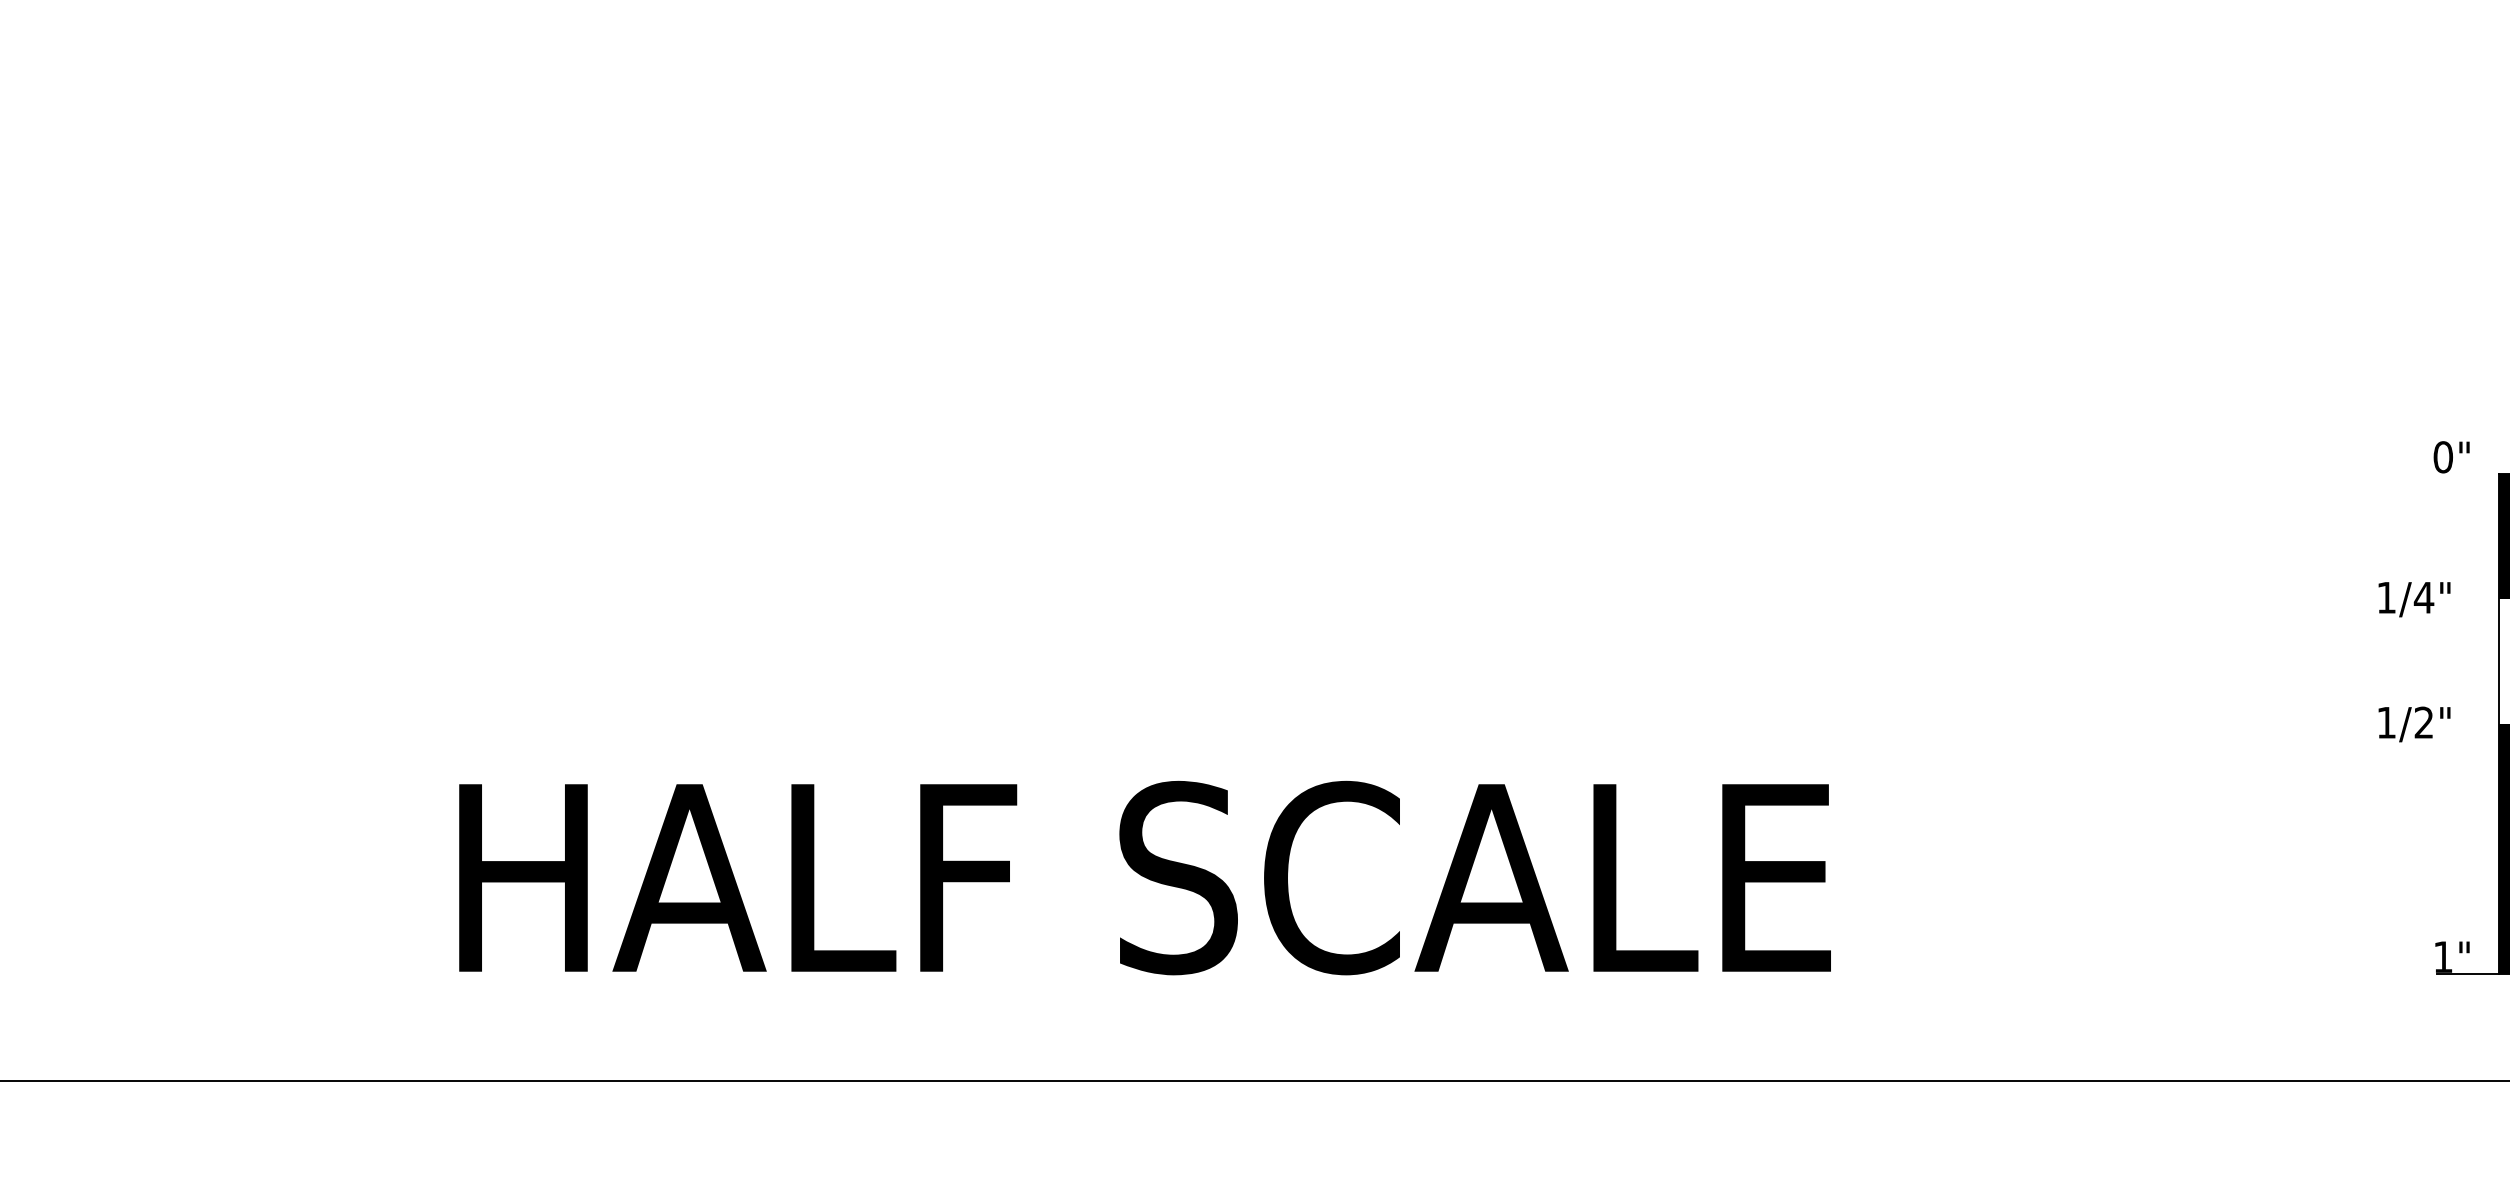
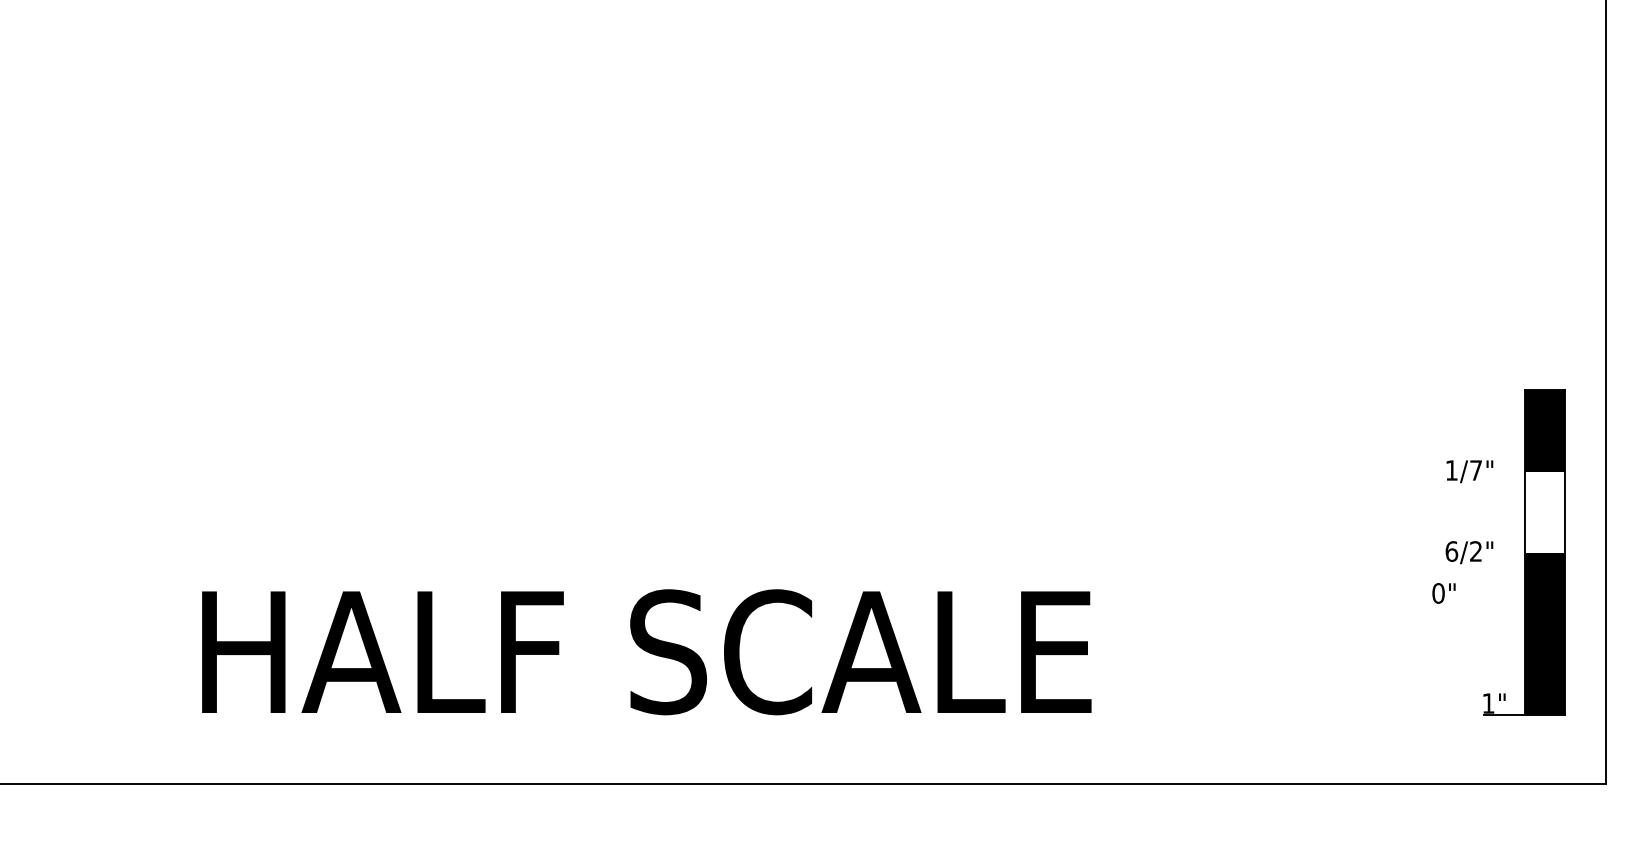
text: (2450, 457) -> (1443, 593), moved
text: (2423, 597) -> (1475, 470), 1/4" -> 1/7"
text: (2386, 722) -> (1451, 551), 1/2" -> 6/2"

